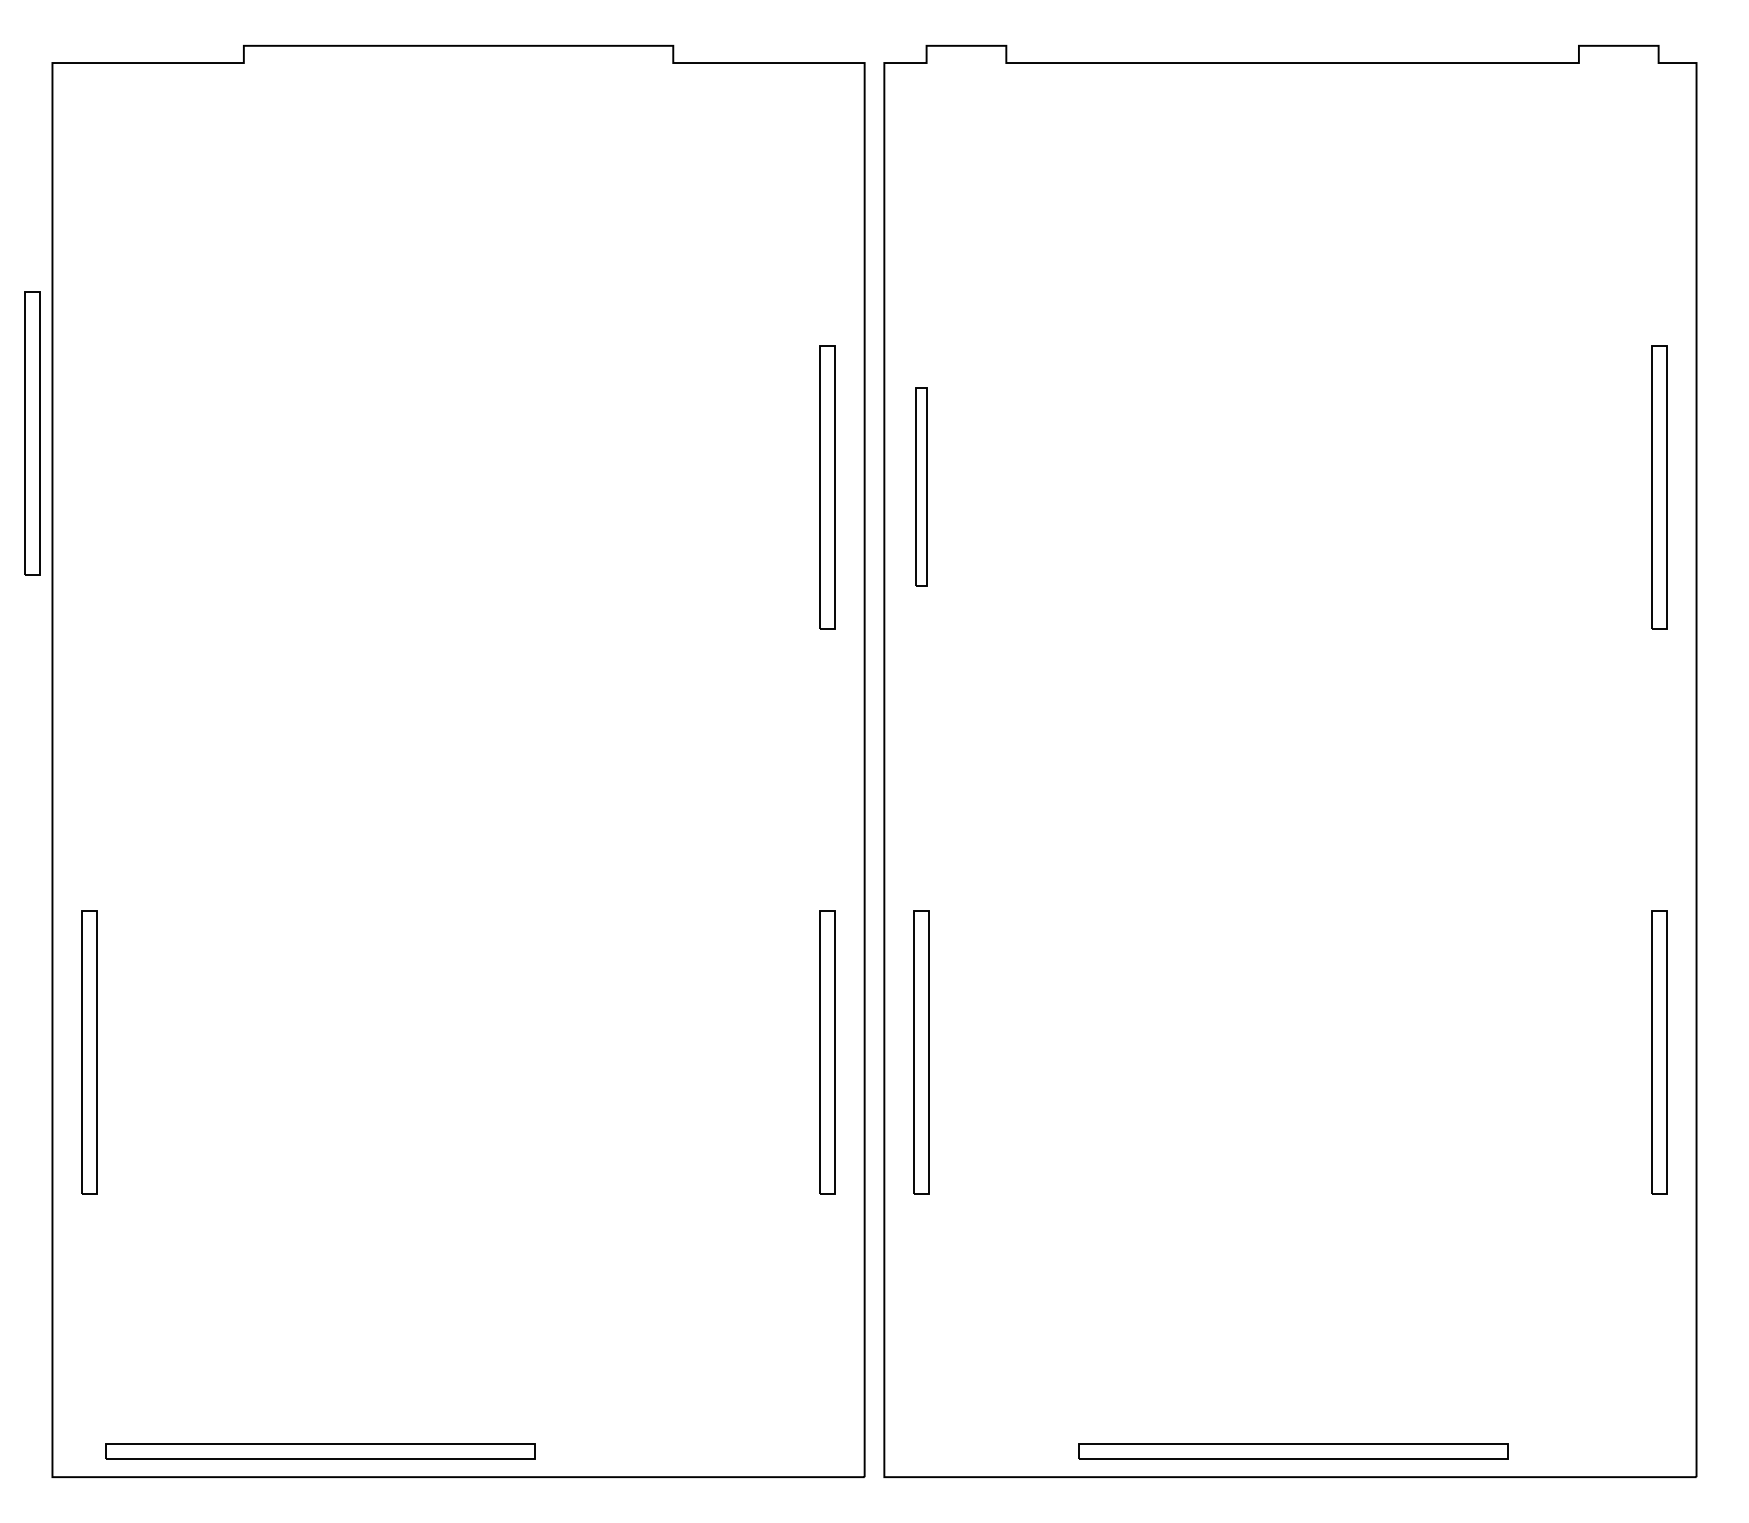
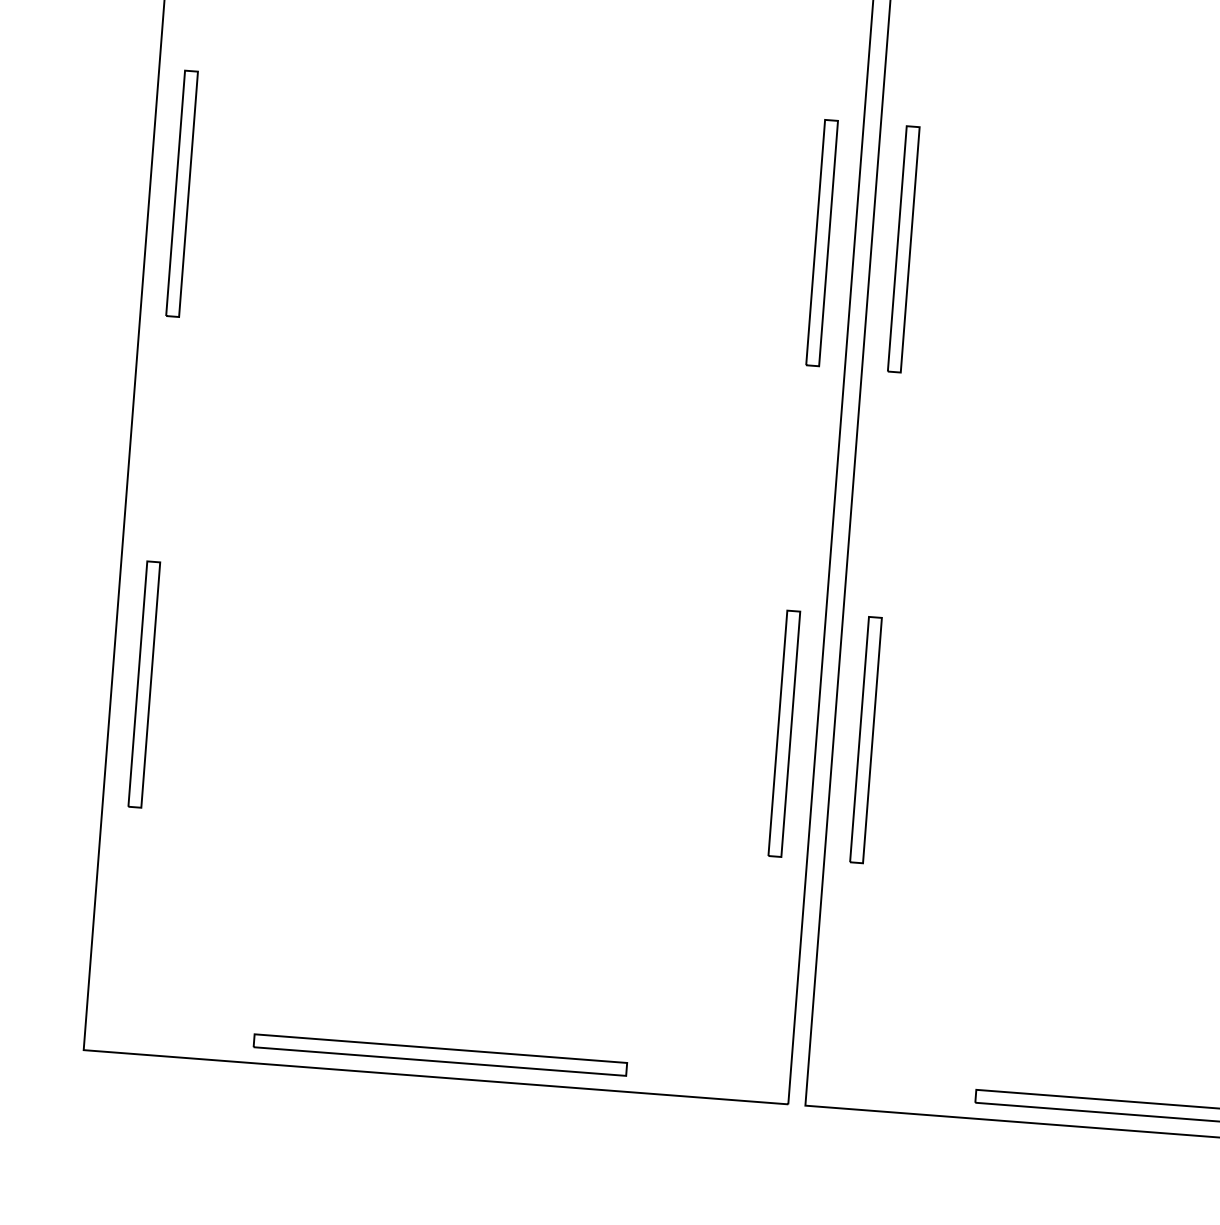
part: (32, 433) -> (181, 194), moved
part: (921, 487) -> (903, 249), size x1.43
part: (320, 1451) -> (440, 1055), moved

